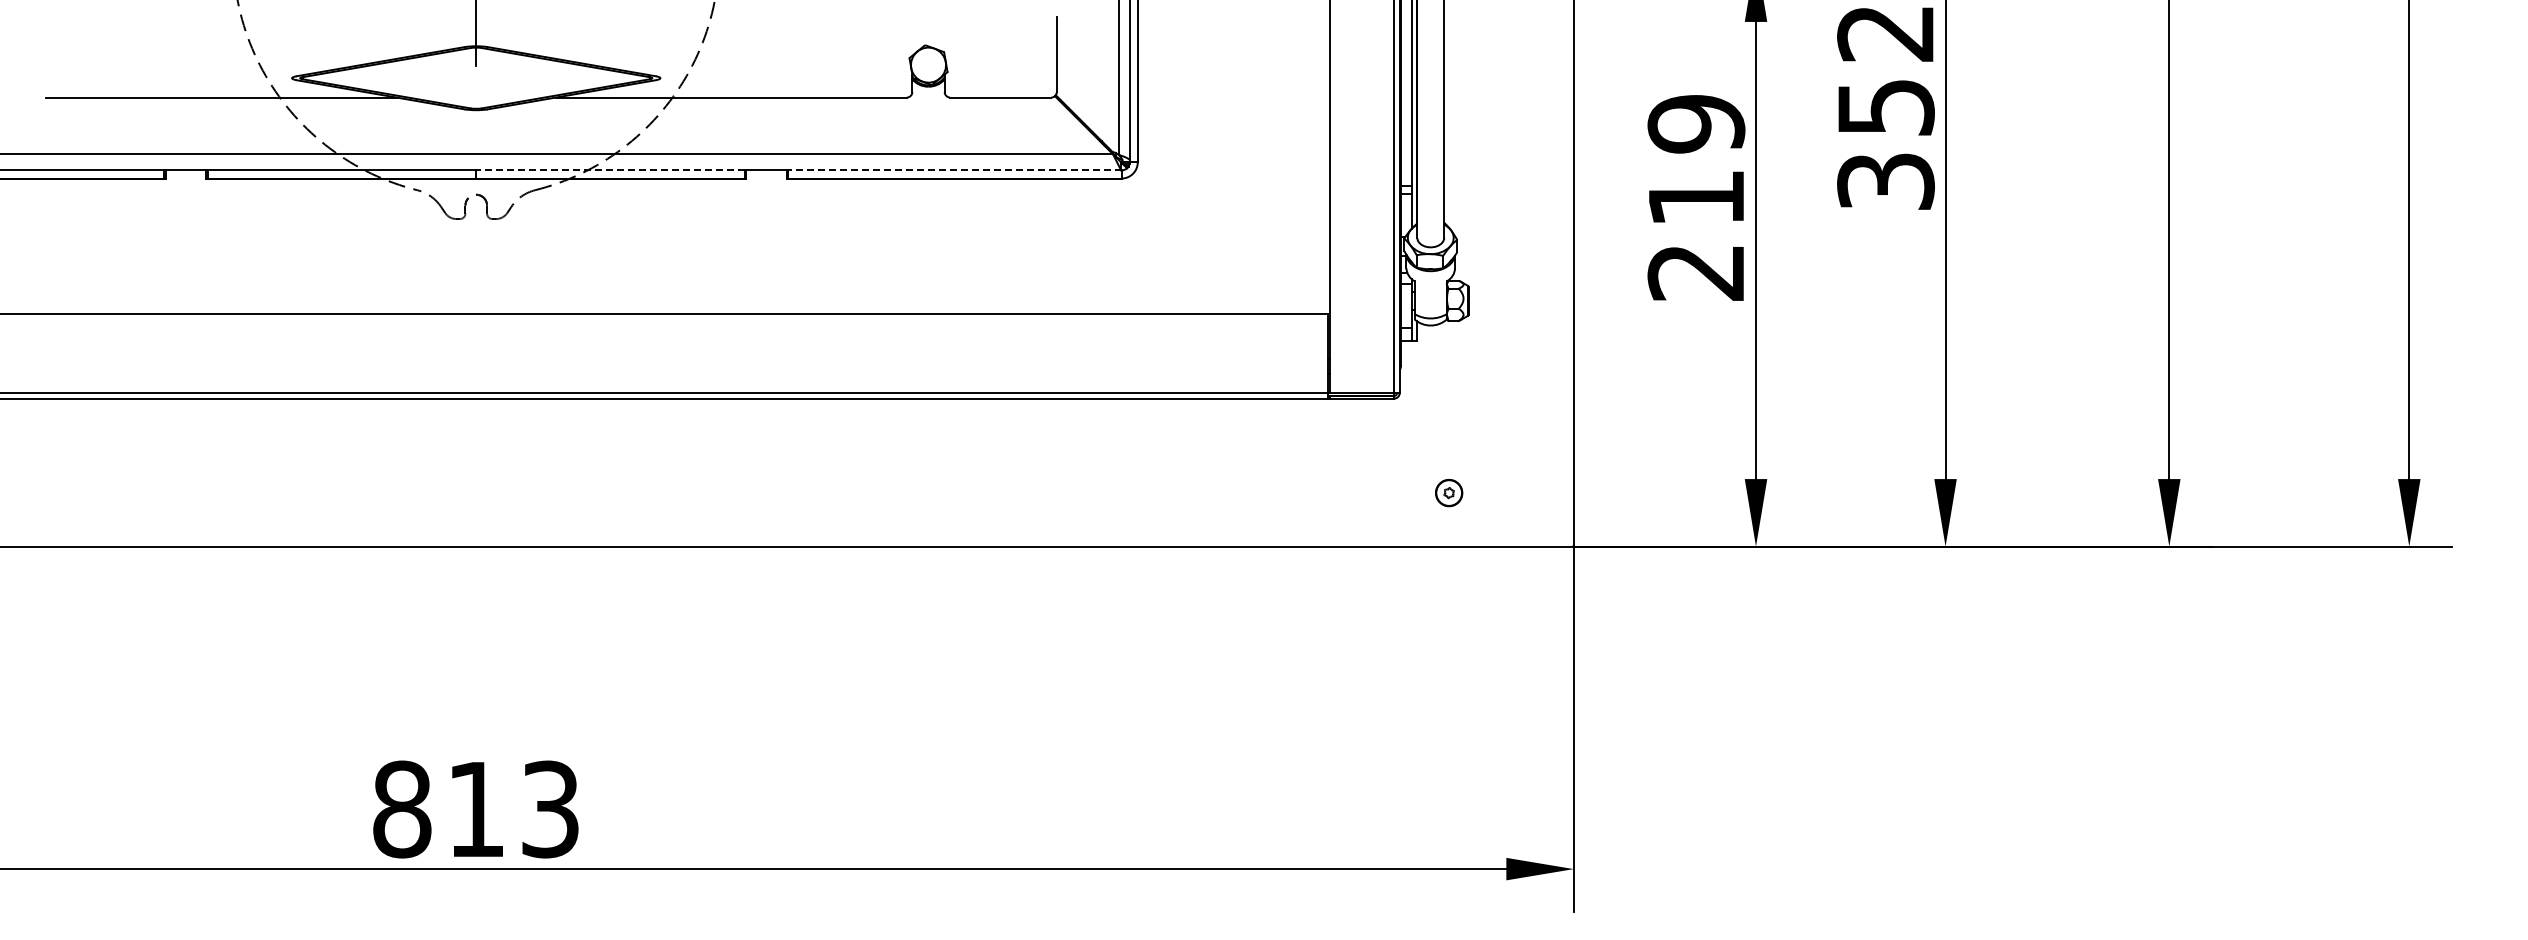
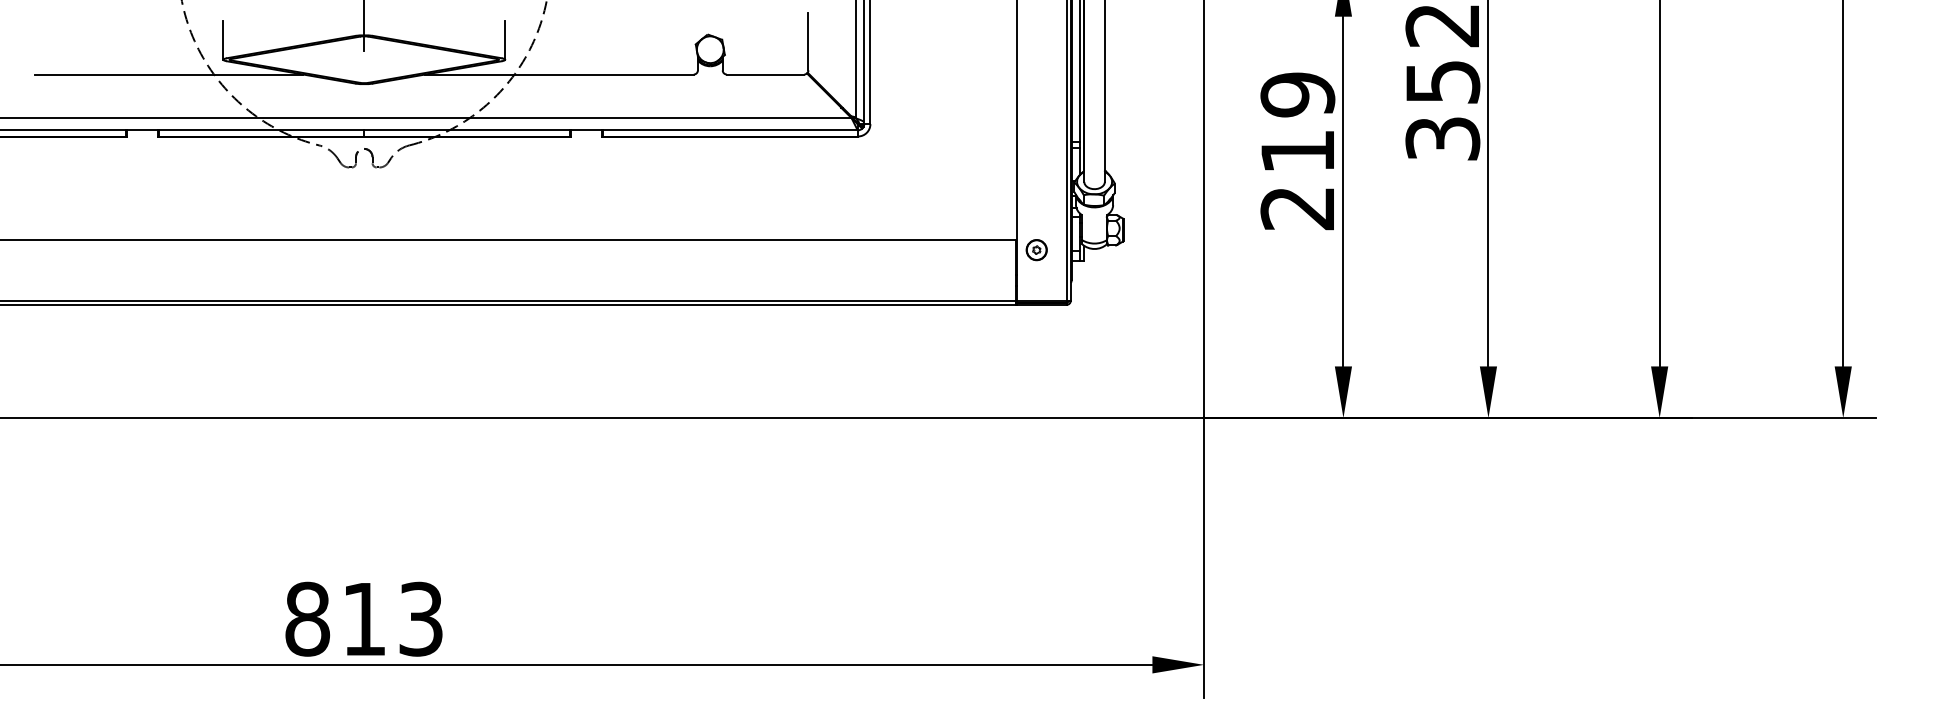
line: (292, 53) -> (223, 40), added
line: (660, 53) -> (505, 40), added
line: (610, 170) -> (467, 130), dashed -> solid
line: (954, 170) -> (730, 130), dashed -> solid
part: (1449, 492) -> (1037, 249), moved

